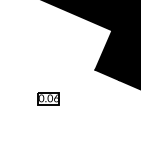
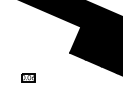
part: (48, 98) -> (28, 77), moved

